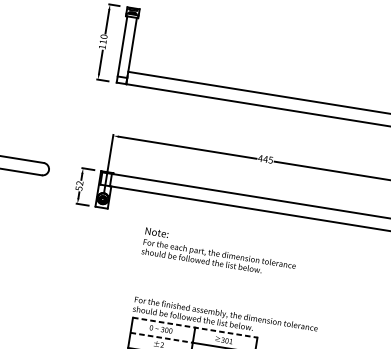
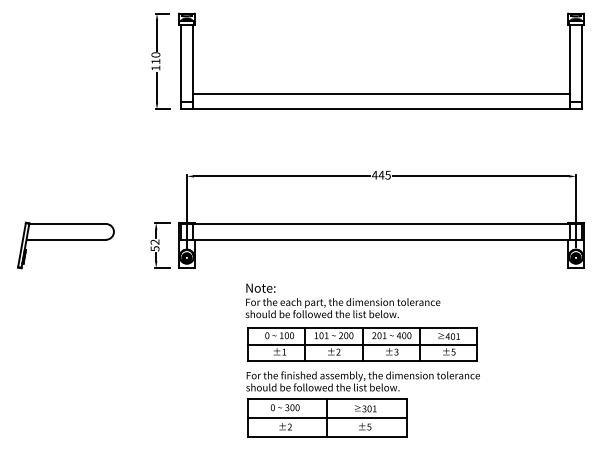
part: (229, 289) -> (362, 344), added
line: (195, 327) -> (327, 398), dashed -> solid
line: (161, 338) -> (287, 418), dashed -> solid

